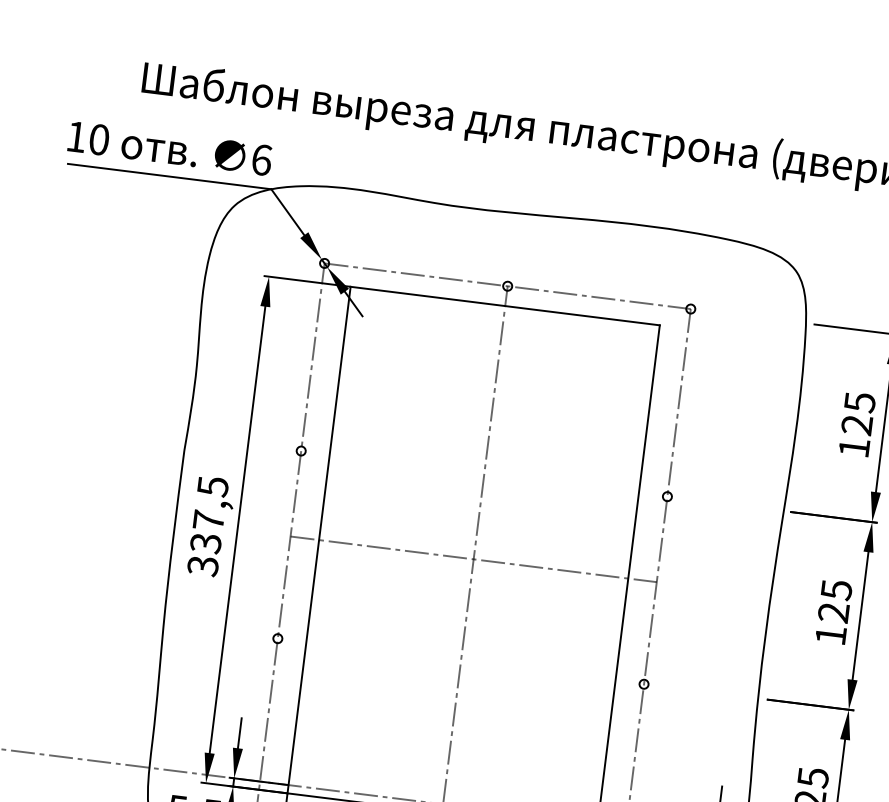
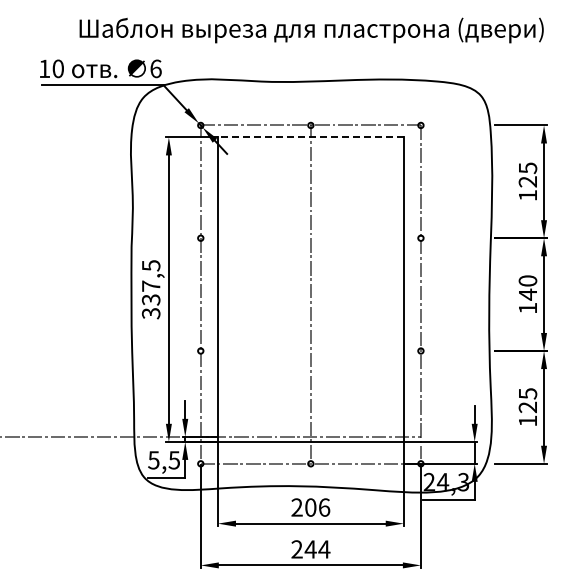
line: (504, 306) -> (310, 137), solid -> dashed
line: (473, 559) -> (310, 289), removed
text: (834, 600) -> (527, 287), 125 -> 140

